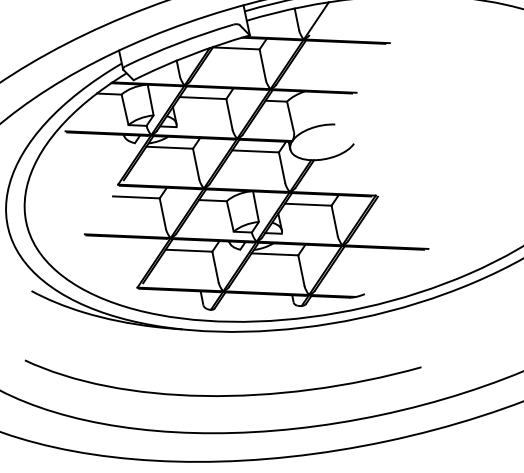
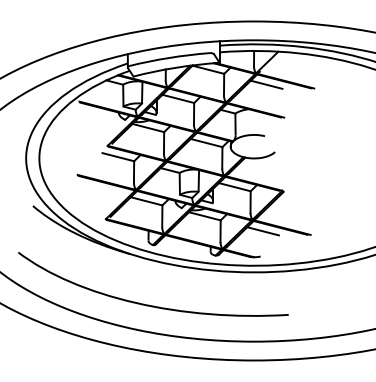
line: (321, 51) -> (266, 84), added
line: (360, 258) -> (262, 231), added

